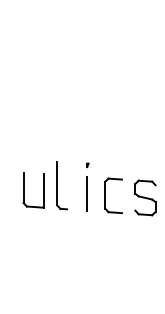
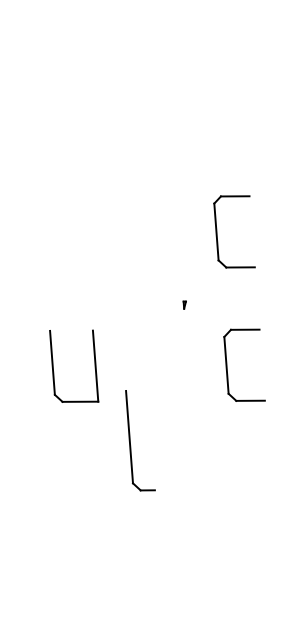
part: (105, 132) -> (217, 232), added
part: (61, 185) -> (139, 440), moved
line: (87, 193) -> (188, 364), removed

